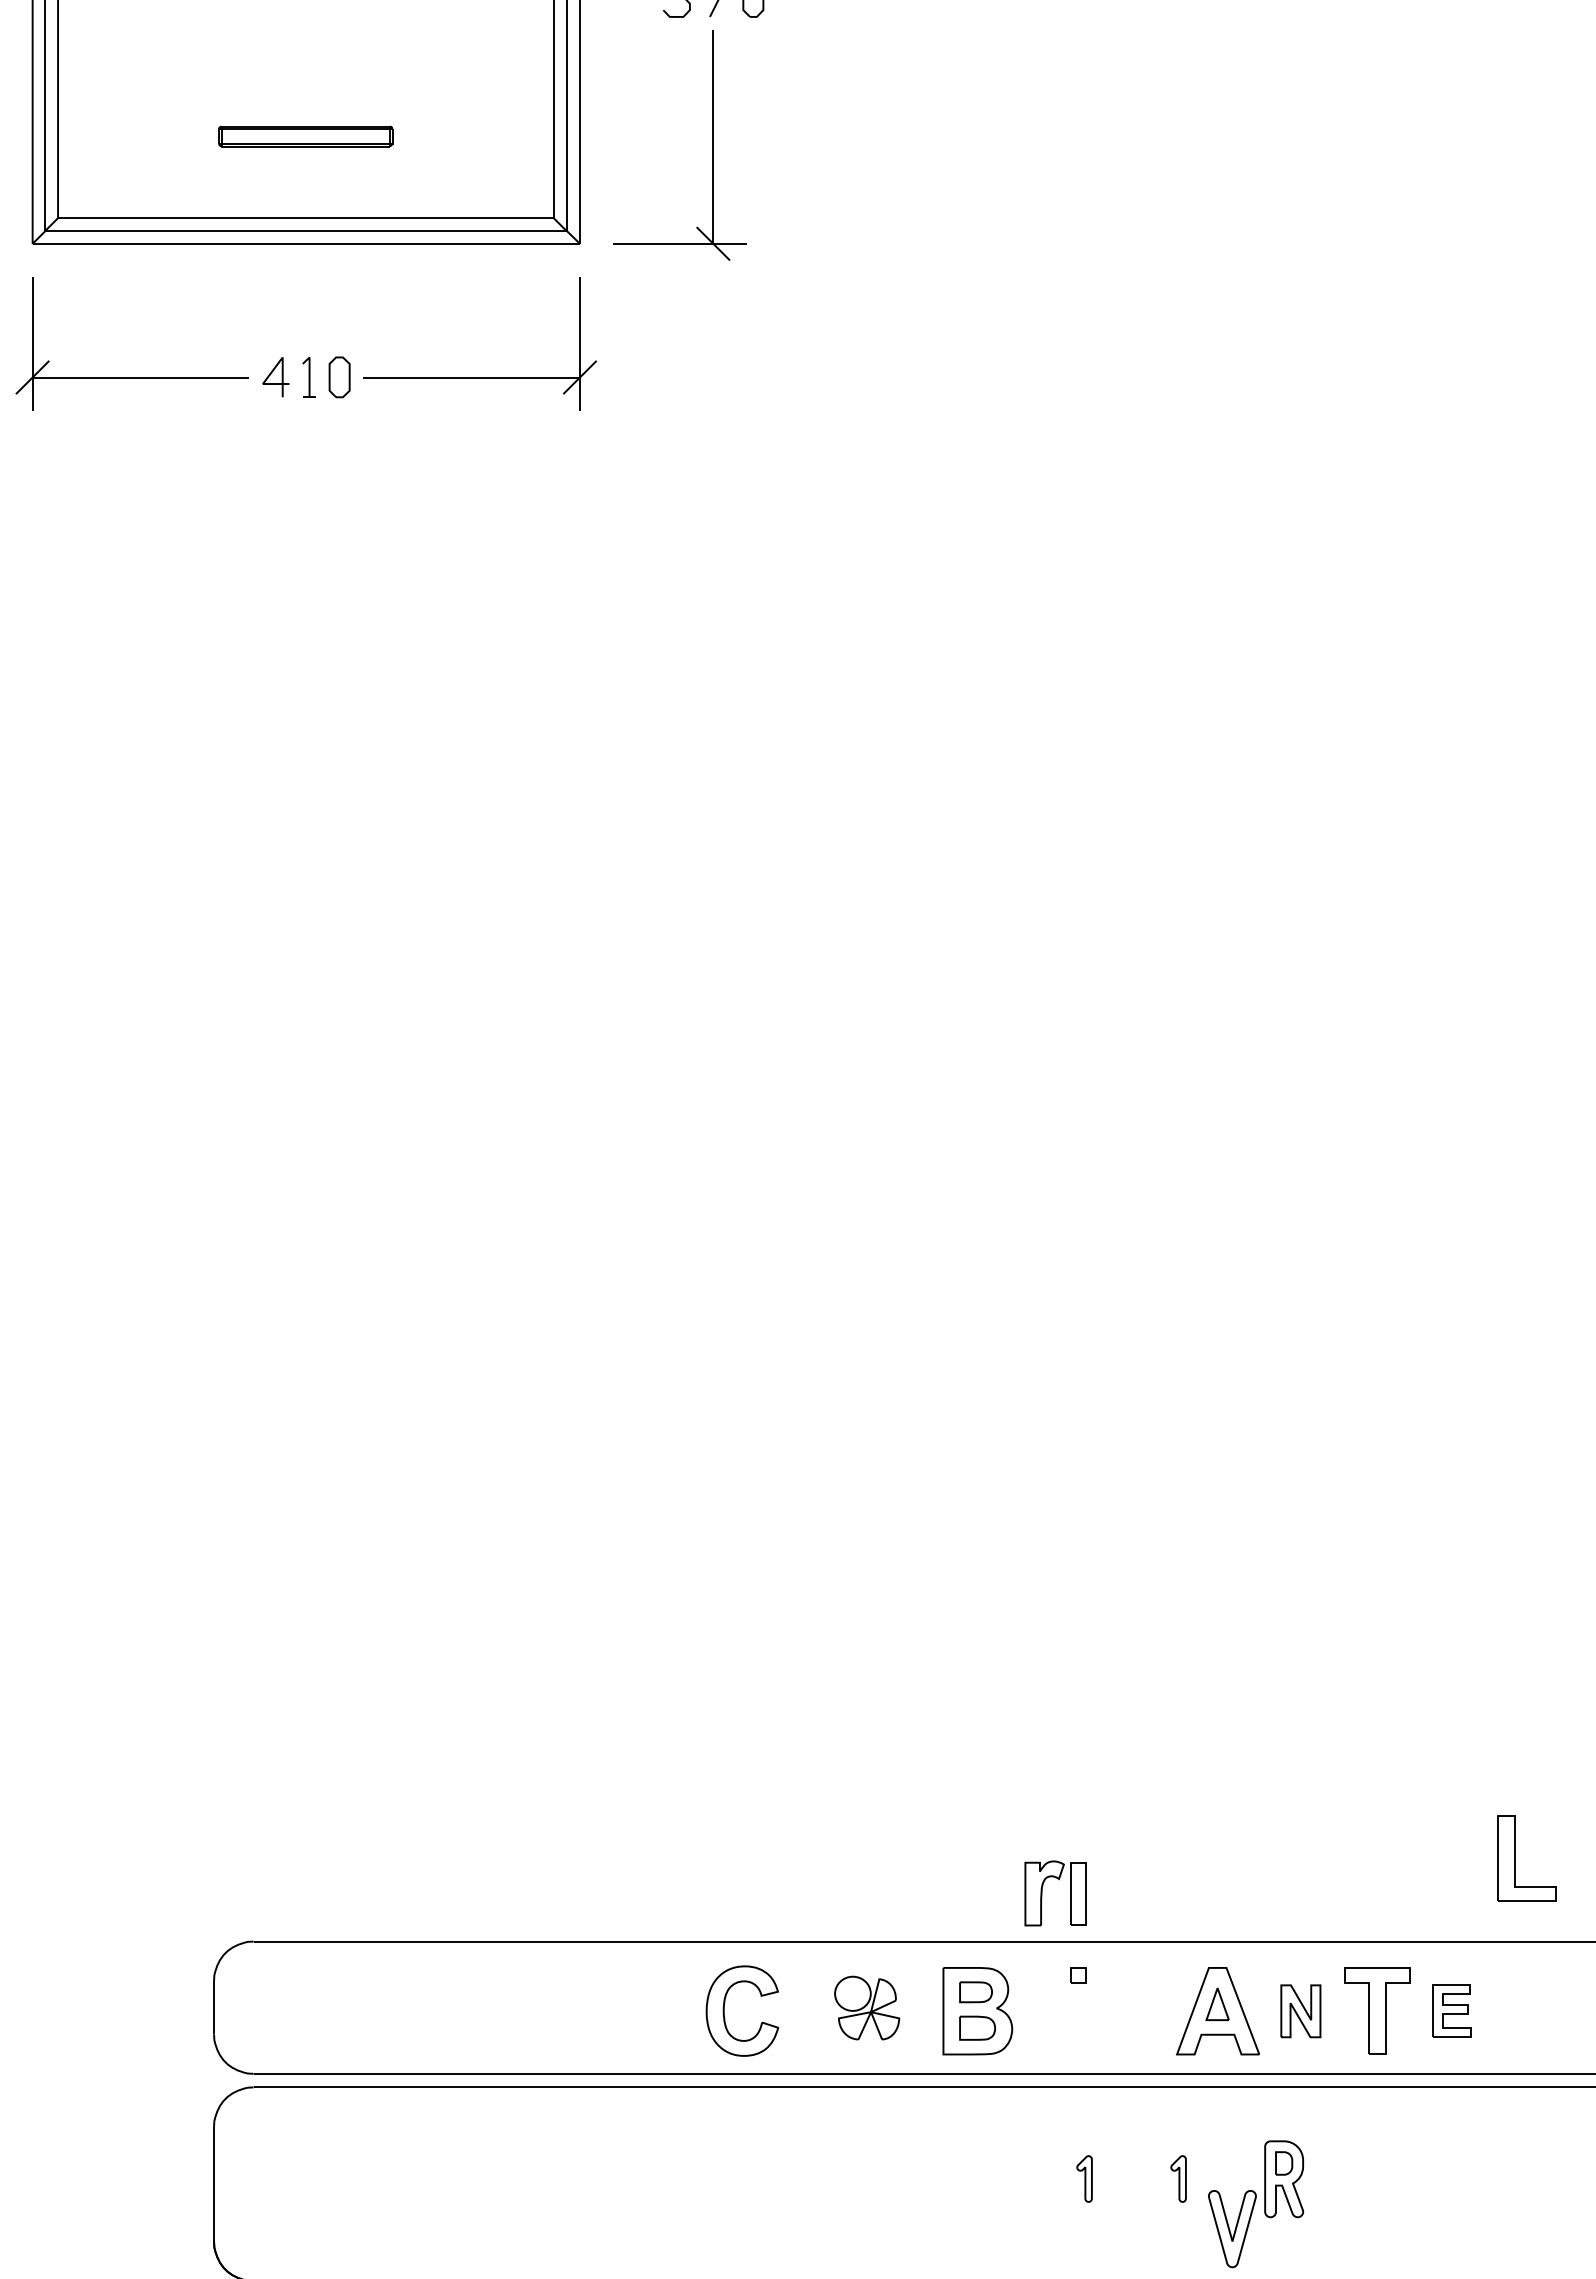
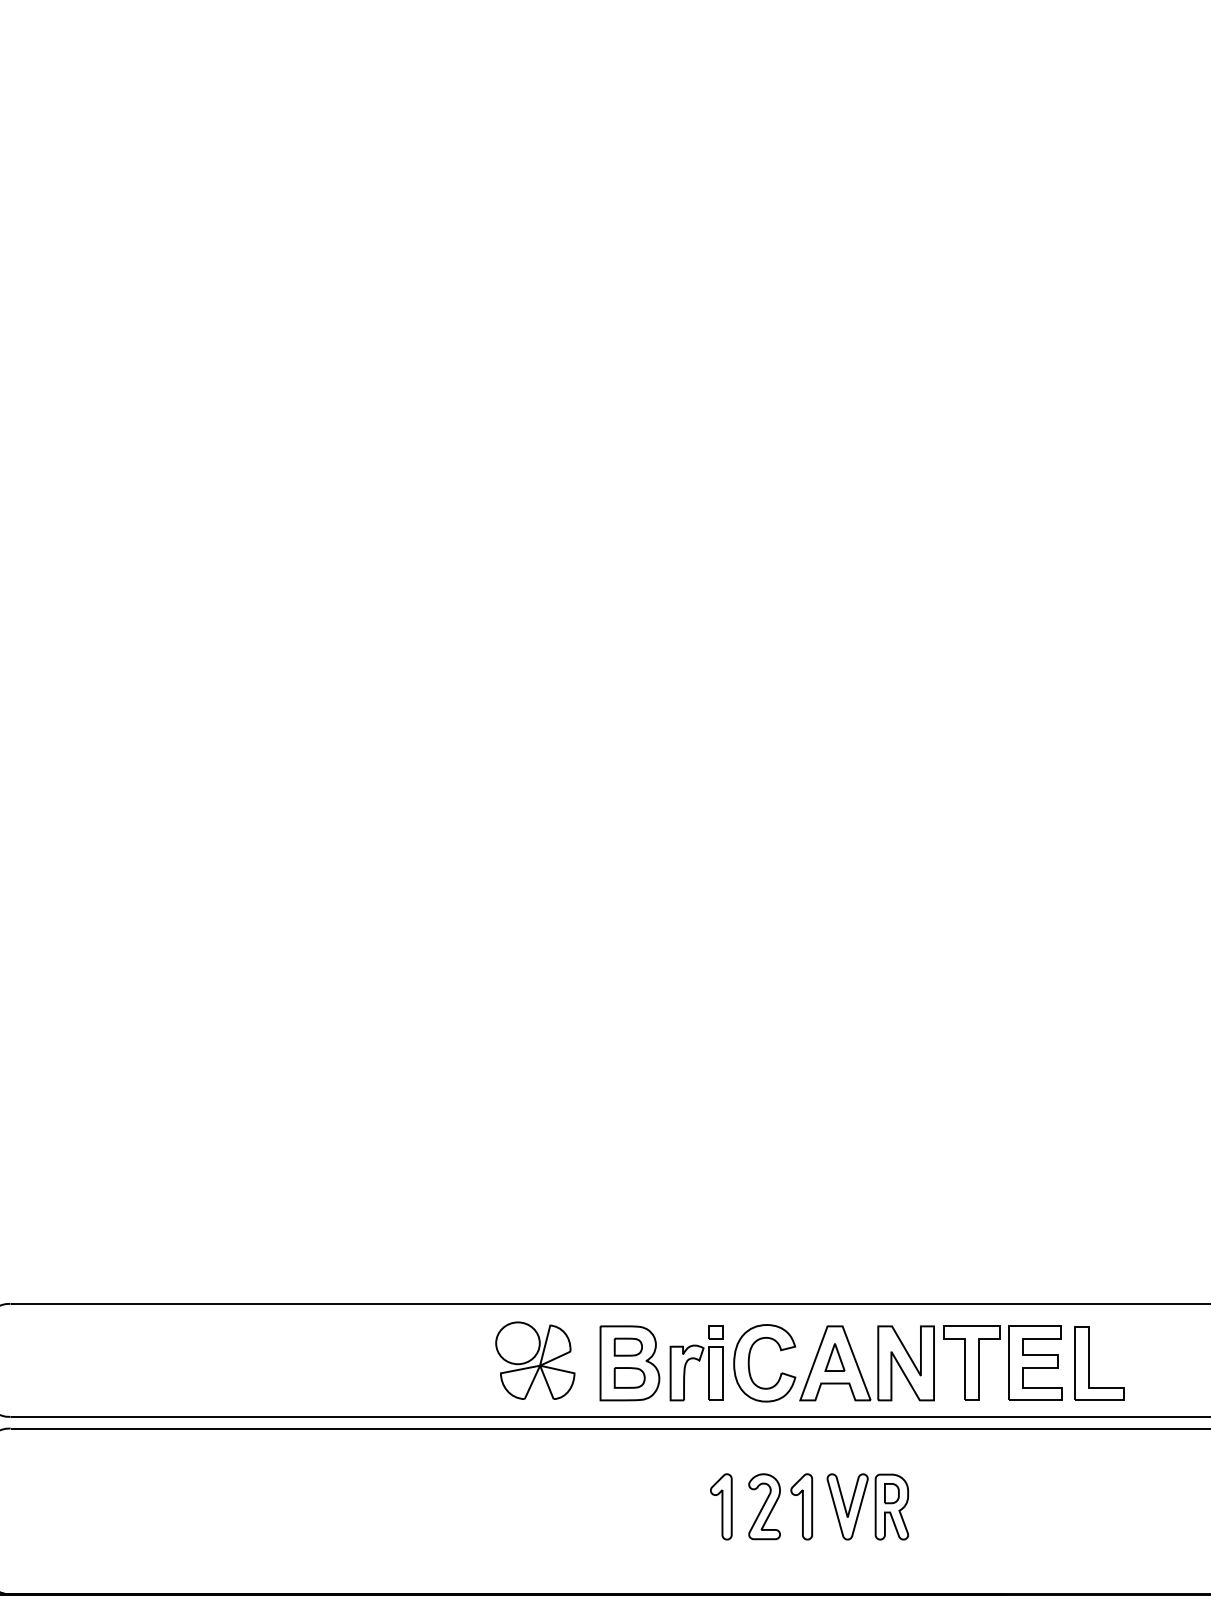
part: (1515, 1858) -> (1089, 1363), moved
part: (1042, 1893) -> (685, 1373), moved
part: (866, 2007) -> (534, 1360), size x1.43
part: (724, 2010) -> (749, 1362), moved
part: (1451, 2010) -> (1035, 1362), size x1.67
part: (1300, 2011) -> (905, 1363), size x1.67
part: (1084, 2178) -> (721, 1506), size x1.67
part: (1135, 2178) -> (764, 1506), added
part: (1178, 2178) -> (801, 1506), size x1.67
part: (1232, 2229) -> (847, 1507), moved

